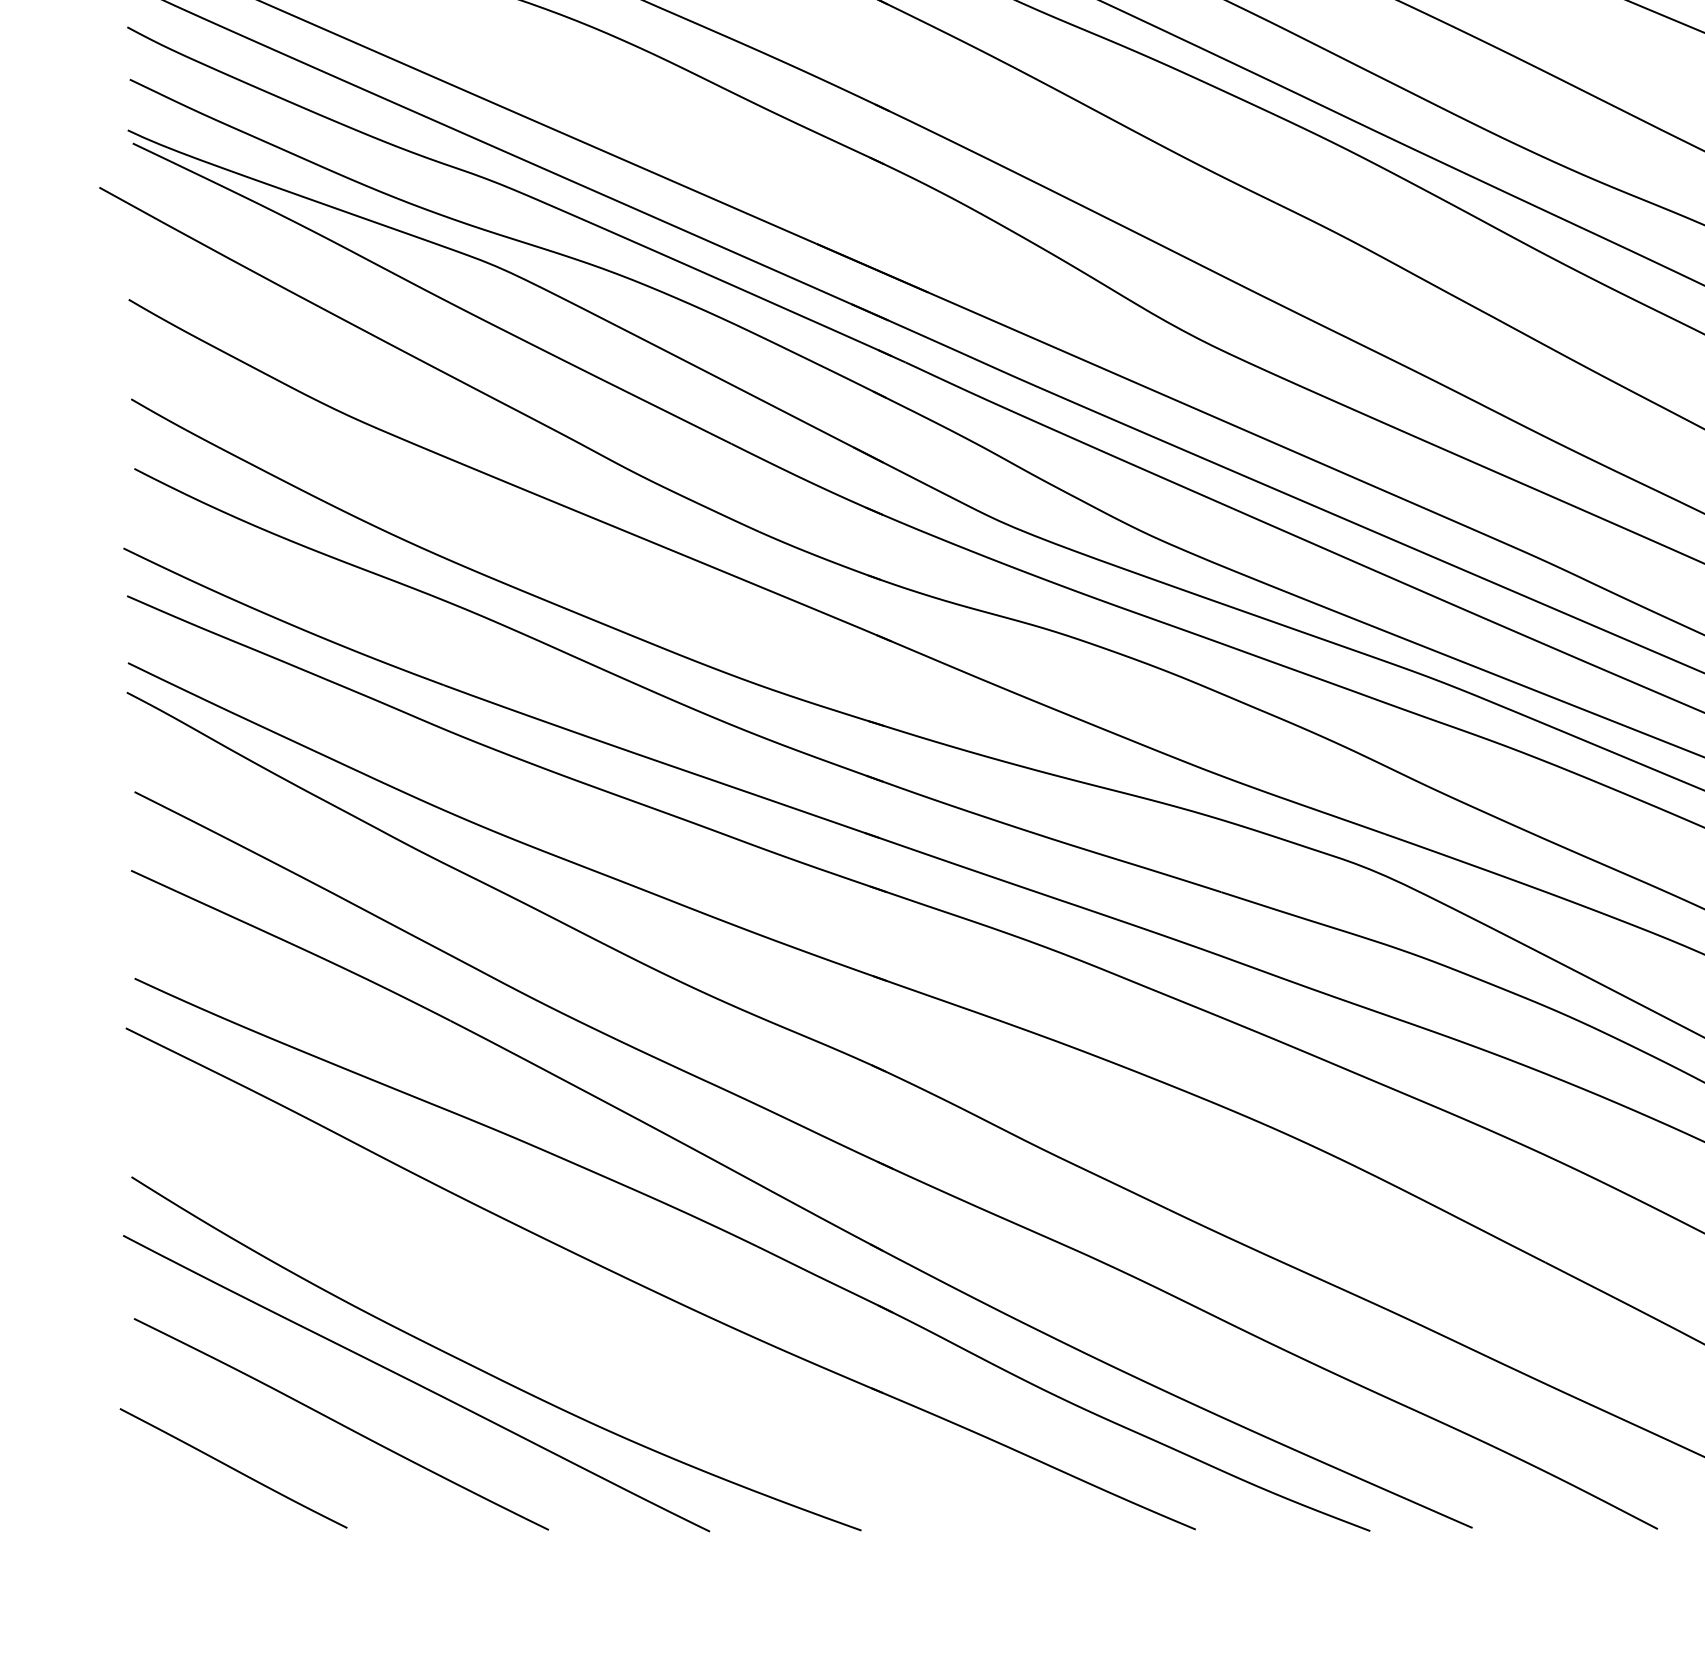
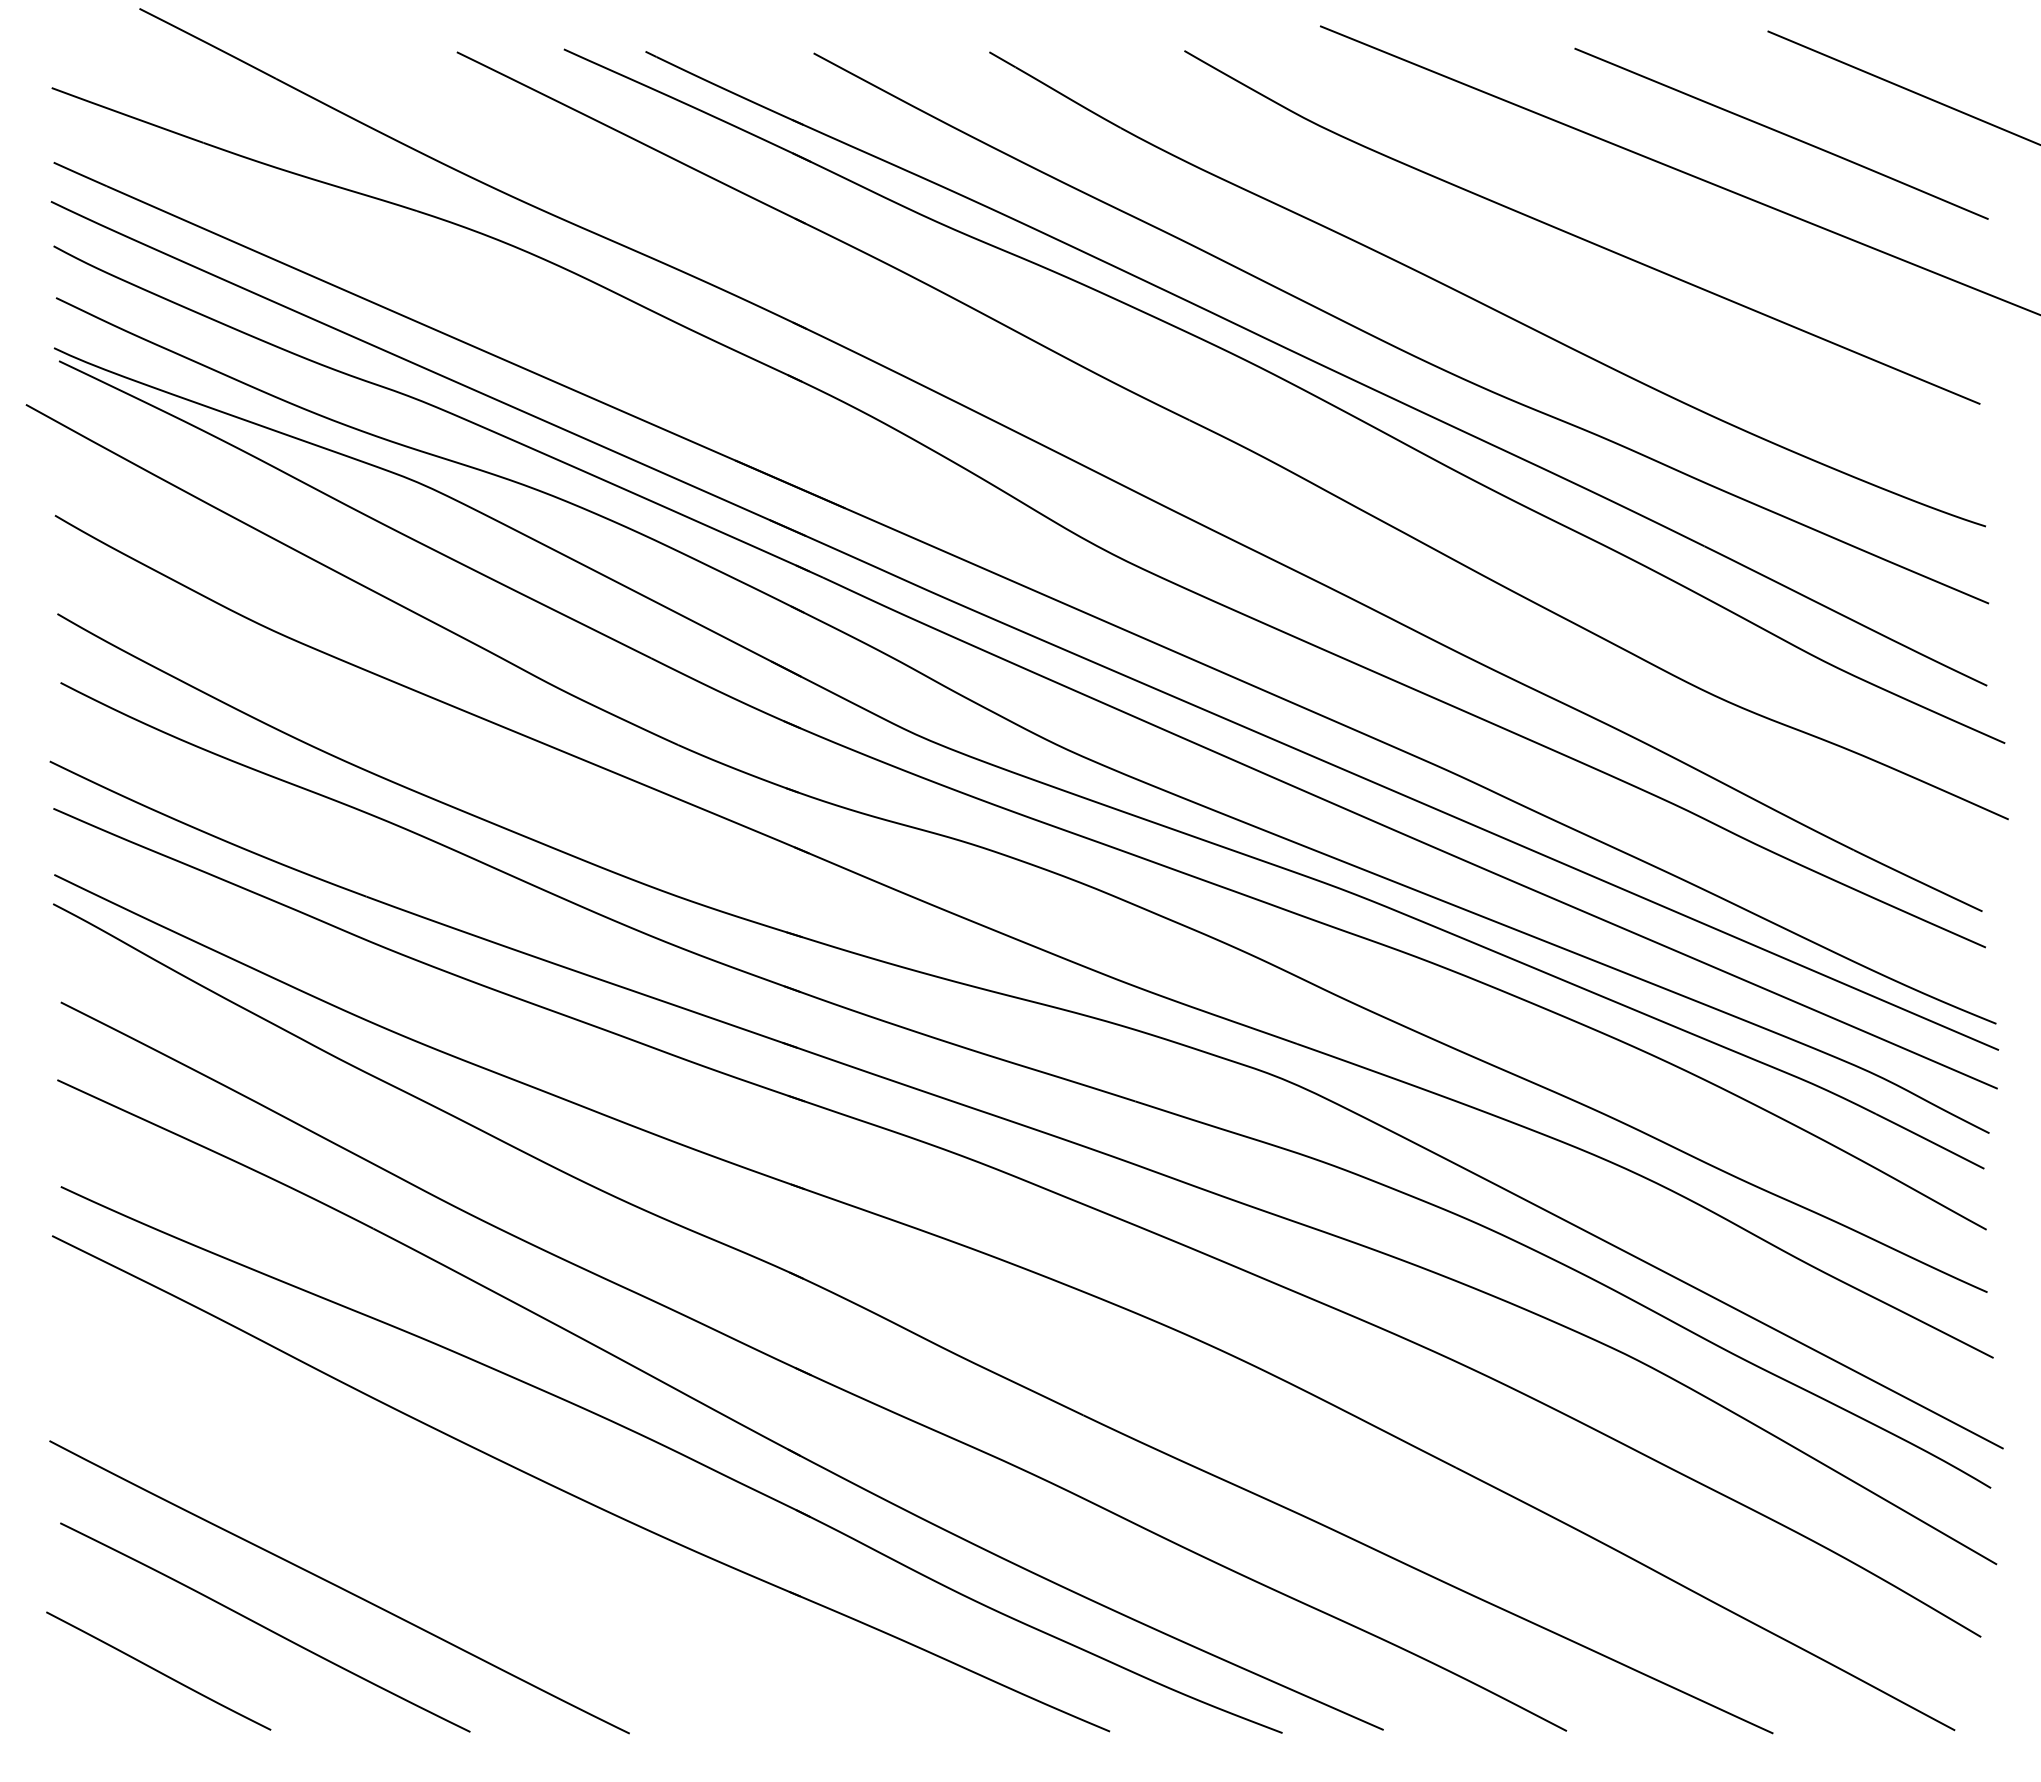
curve: (487, 1371) -> (409, 1575), removed

